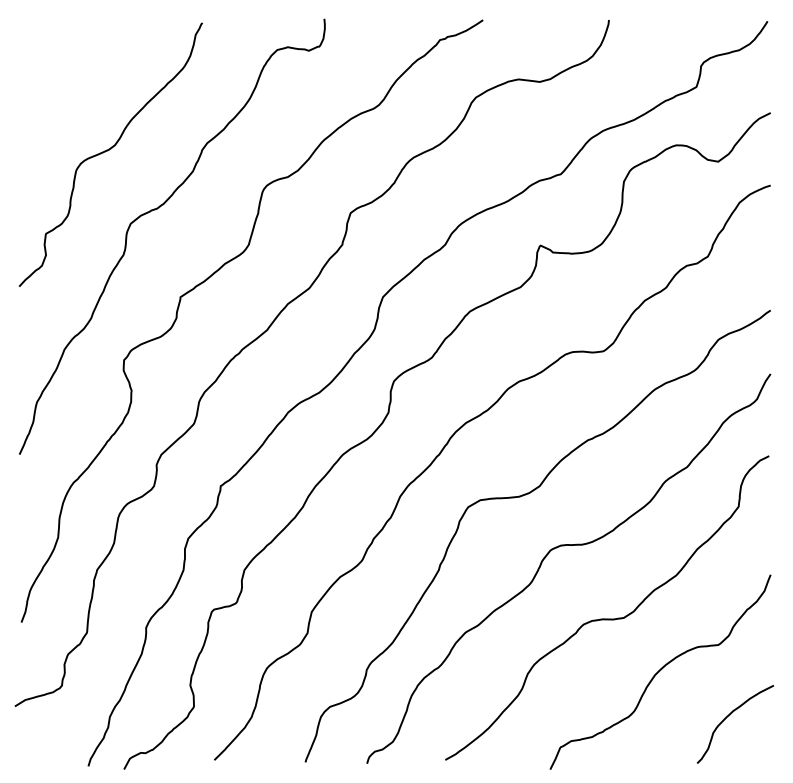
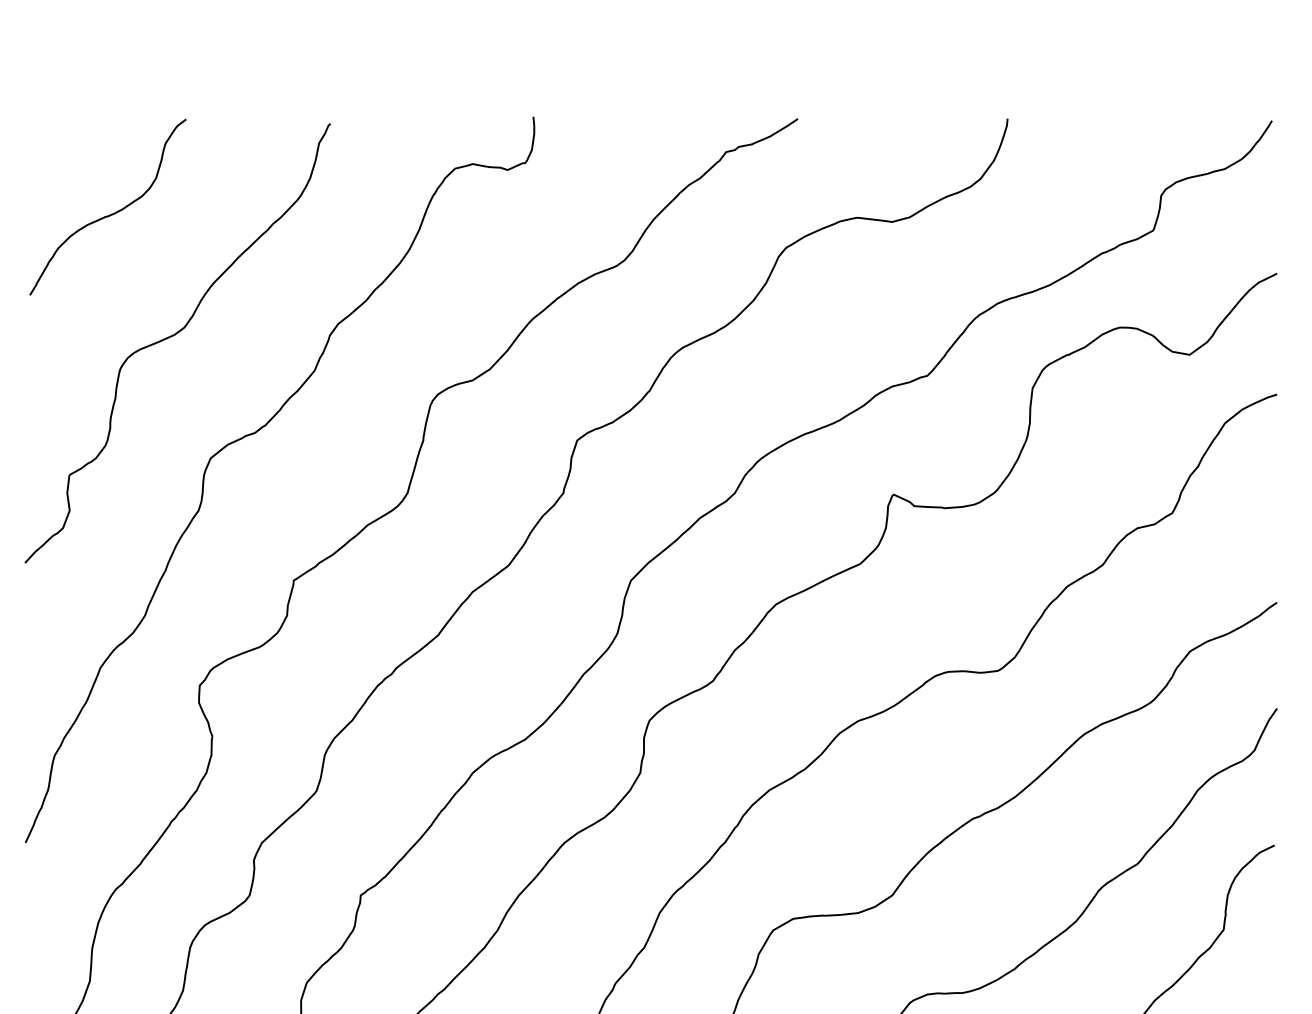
curve: (71, 76) -> (112, 212), added

